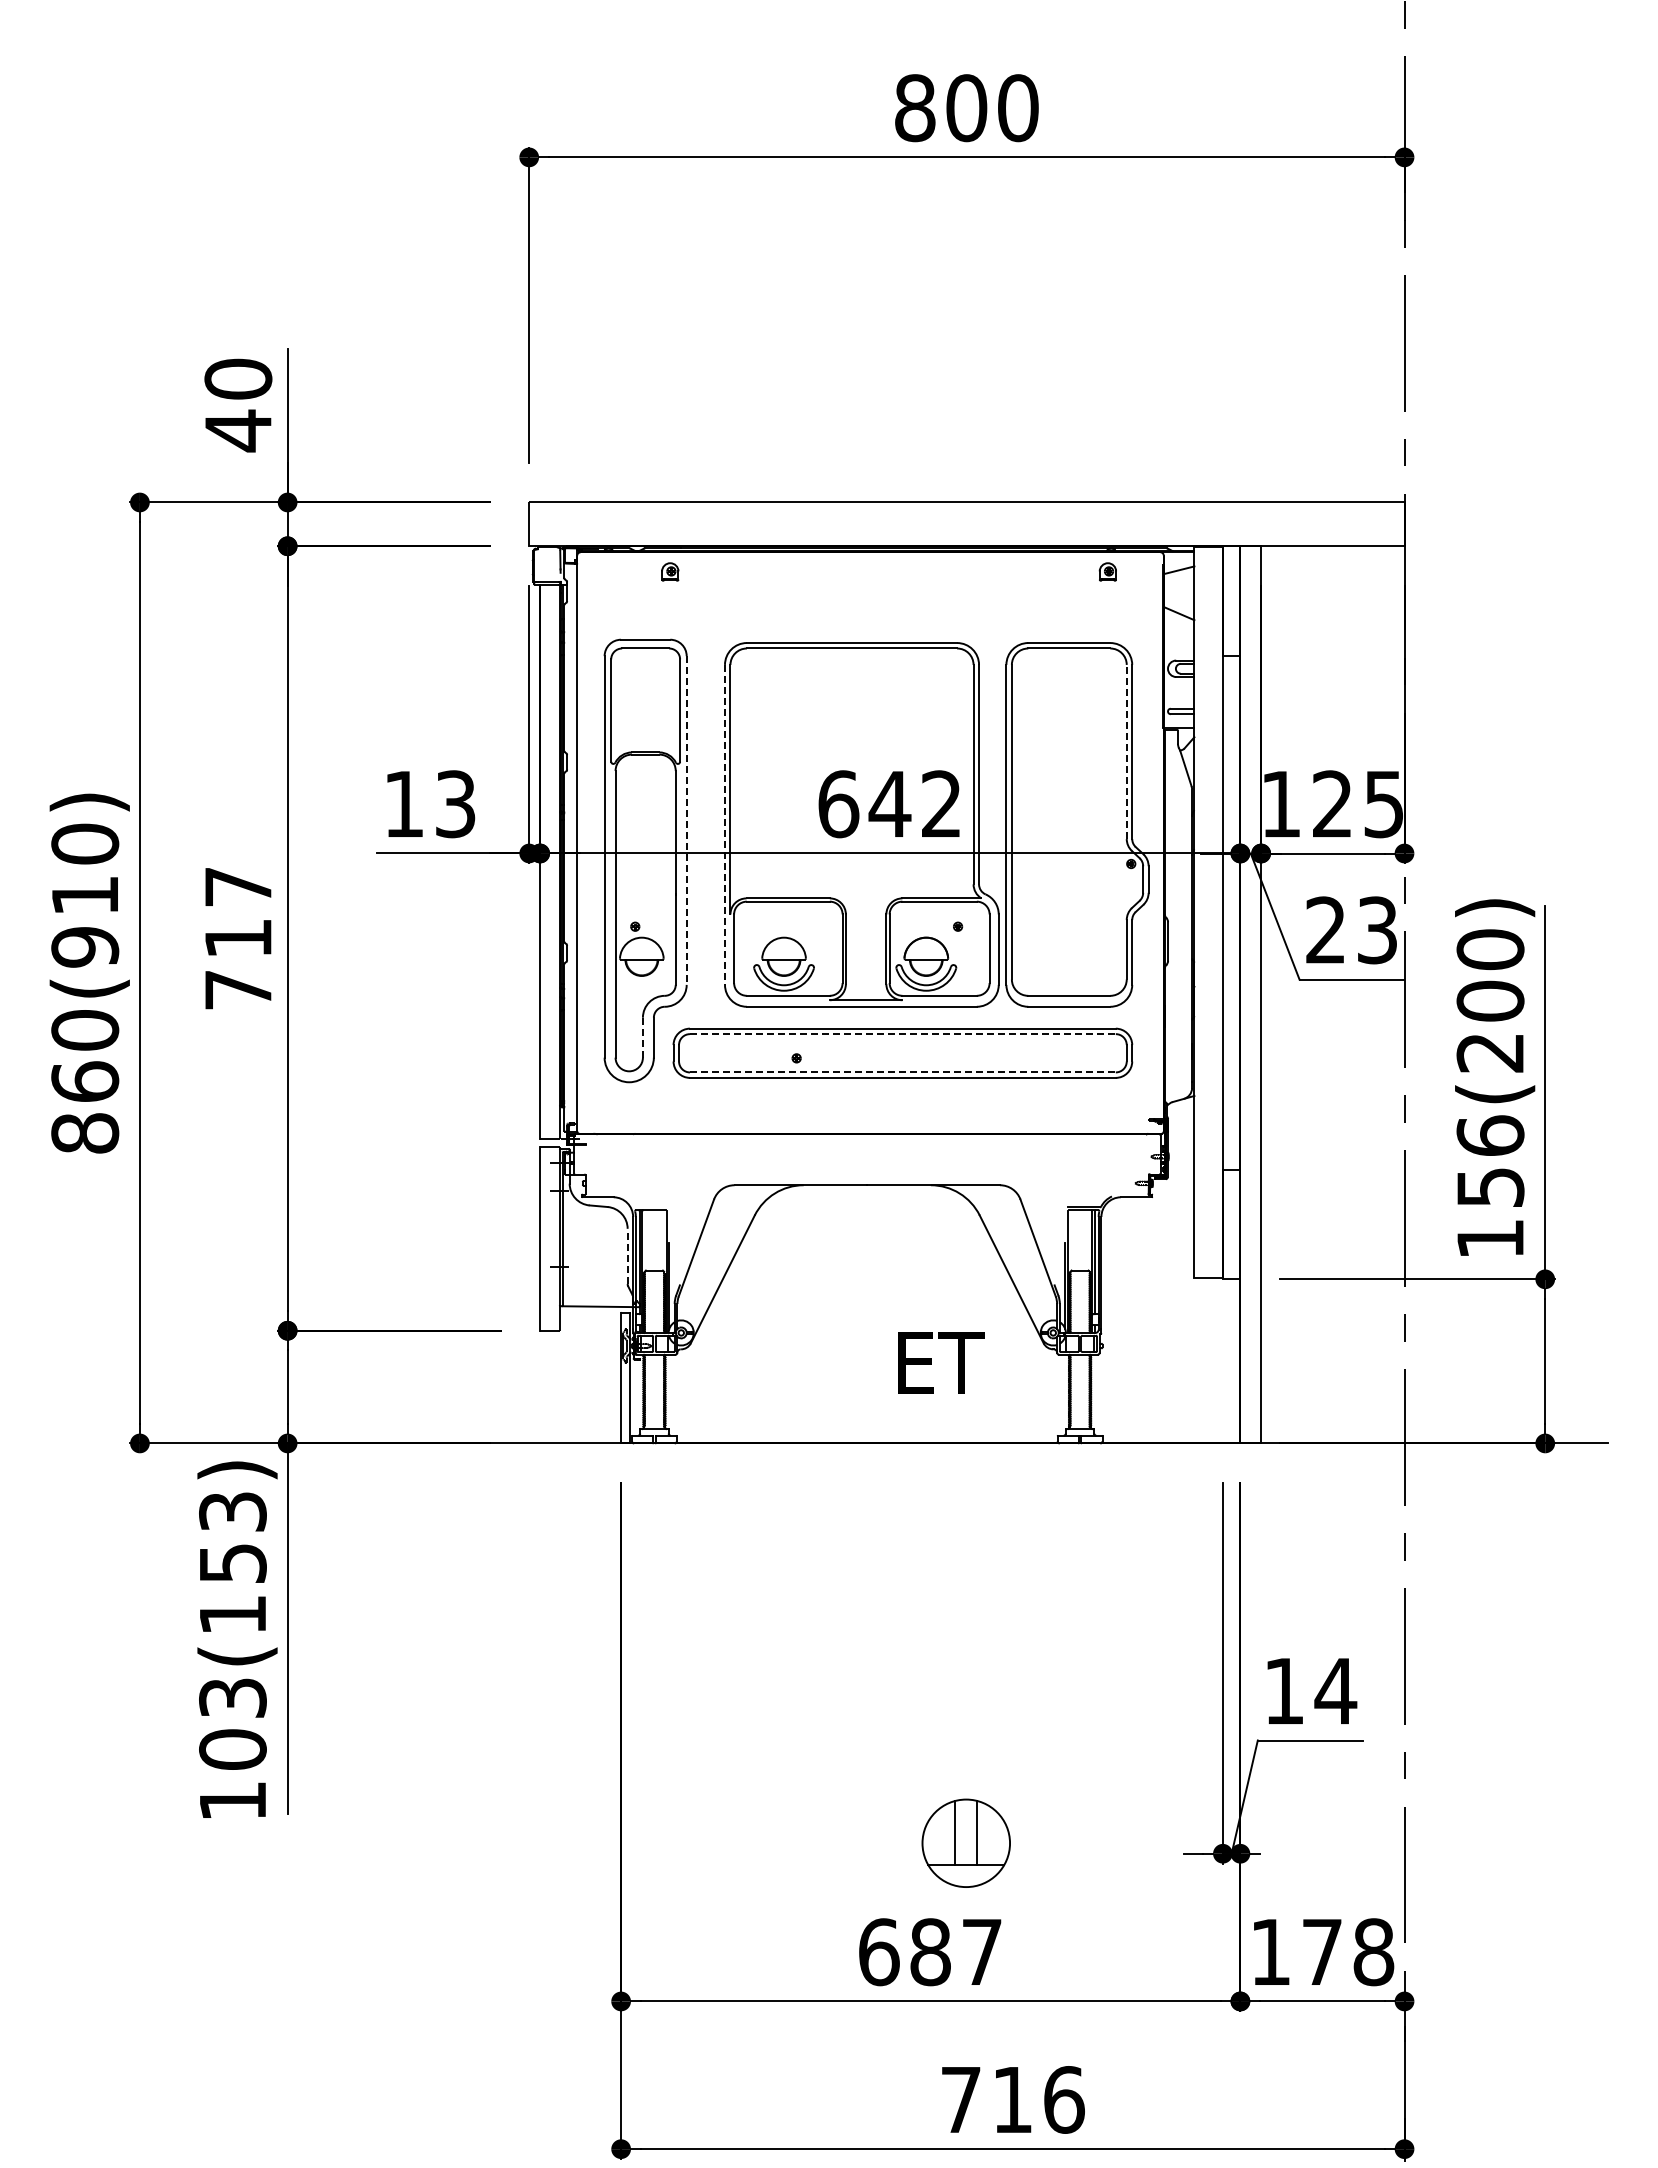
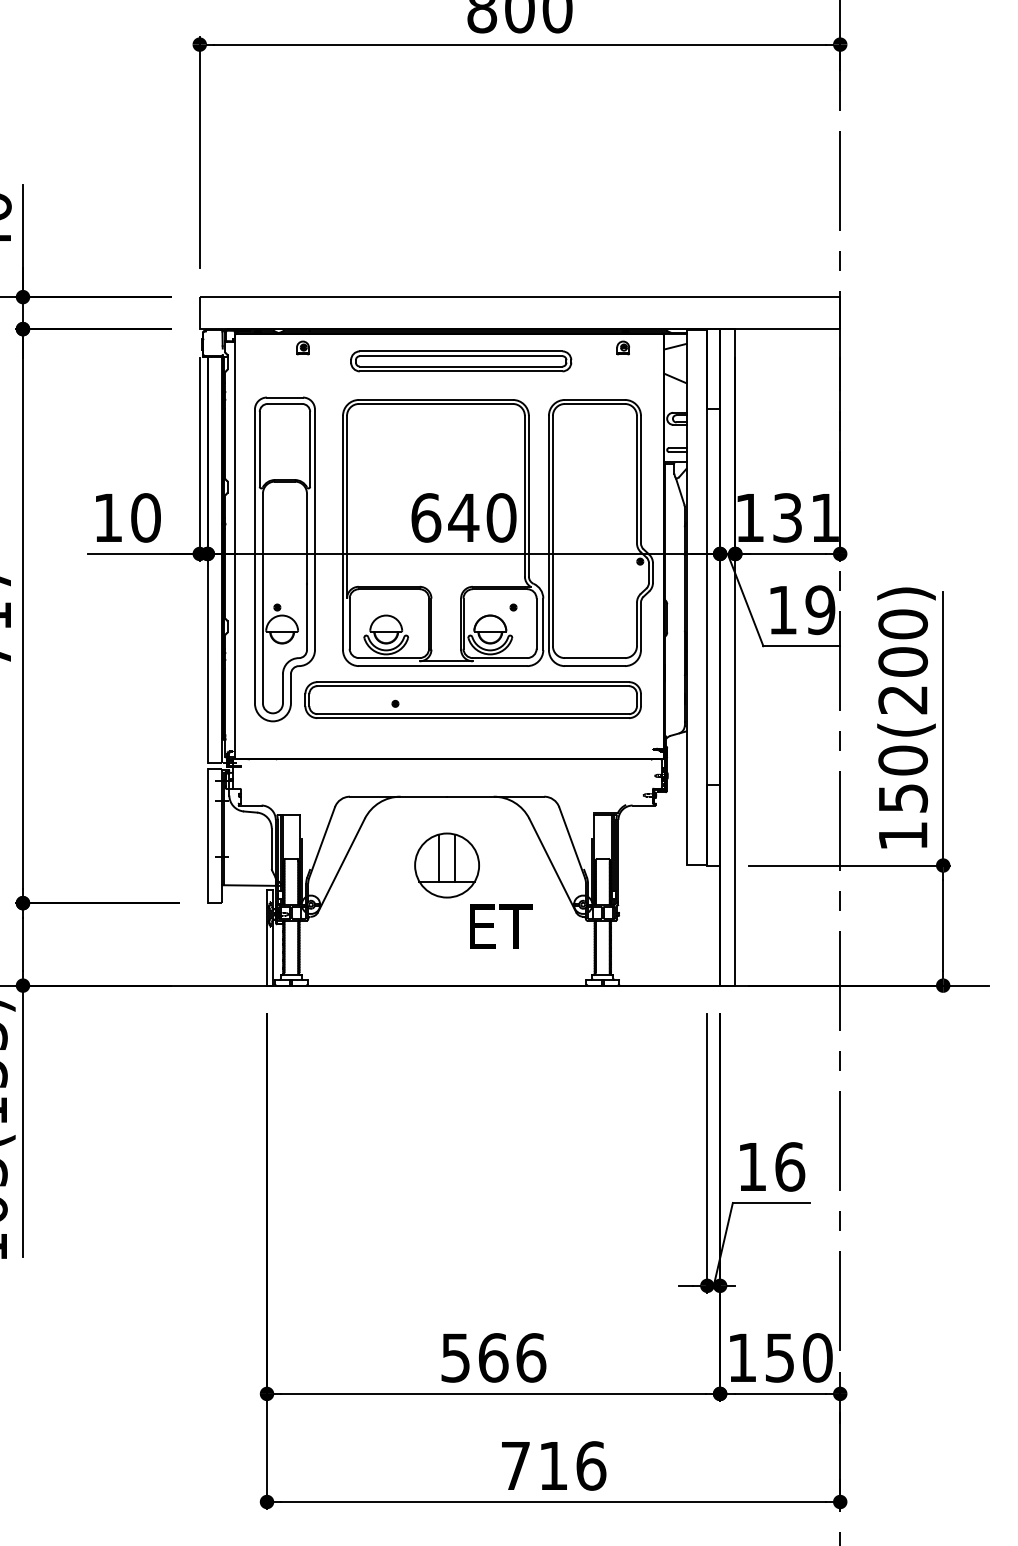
part: (886, 589) -> (461, 360), added
line: (1126, 751) -> (636, 479), dashed -> solid
text: (455, 804) -> (145, 518), 13 -> 10
text: (941, 804) -> (501, 518), 642 -> 640
text: (1357, 804) -> (805, 518), 125 -> 131
line: (686, 821) -> (314, 530), dashed -> solid
line: (724, 824) -> (342, 532), dashed -> solid
text: (1351, 930) -> (801, 610), 23 -> 19
line: (902, 1034) -> (472, 686), dashed -> solid
line: (642, 1037) -> (282, 688), dashed -> solid
line: (902, 1072) -> (472, 714), dashed -> solid
text: (1490, 1135) -> (903, 760), 156(200) -> 150(200)
line: (627, 1256) -> (271, 848), dashed -> solid
text: (1335, 1691) -> (789, 1167), 14 -> 16
part: (965, 1842) -> (446, 864), moved
text: (930, 1952) -> (493, 1358), 687 -> 566
text: (1348, 1952) -> (799, 1358), 178 -> 150

